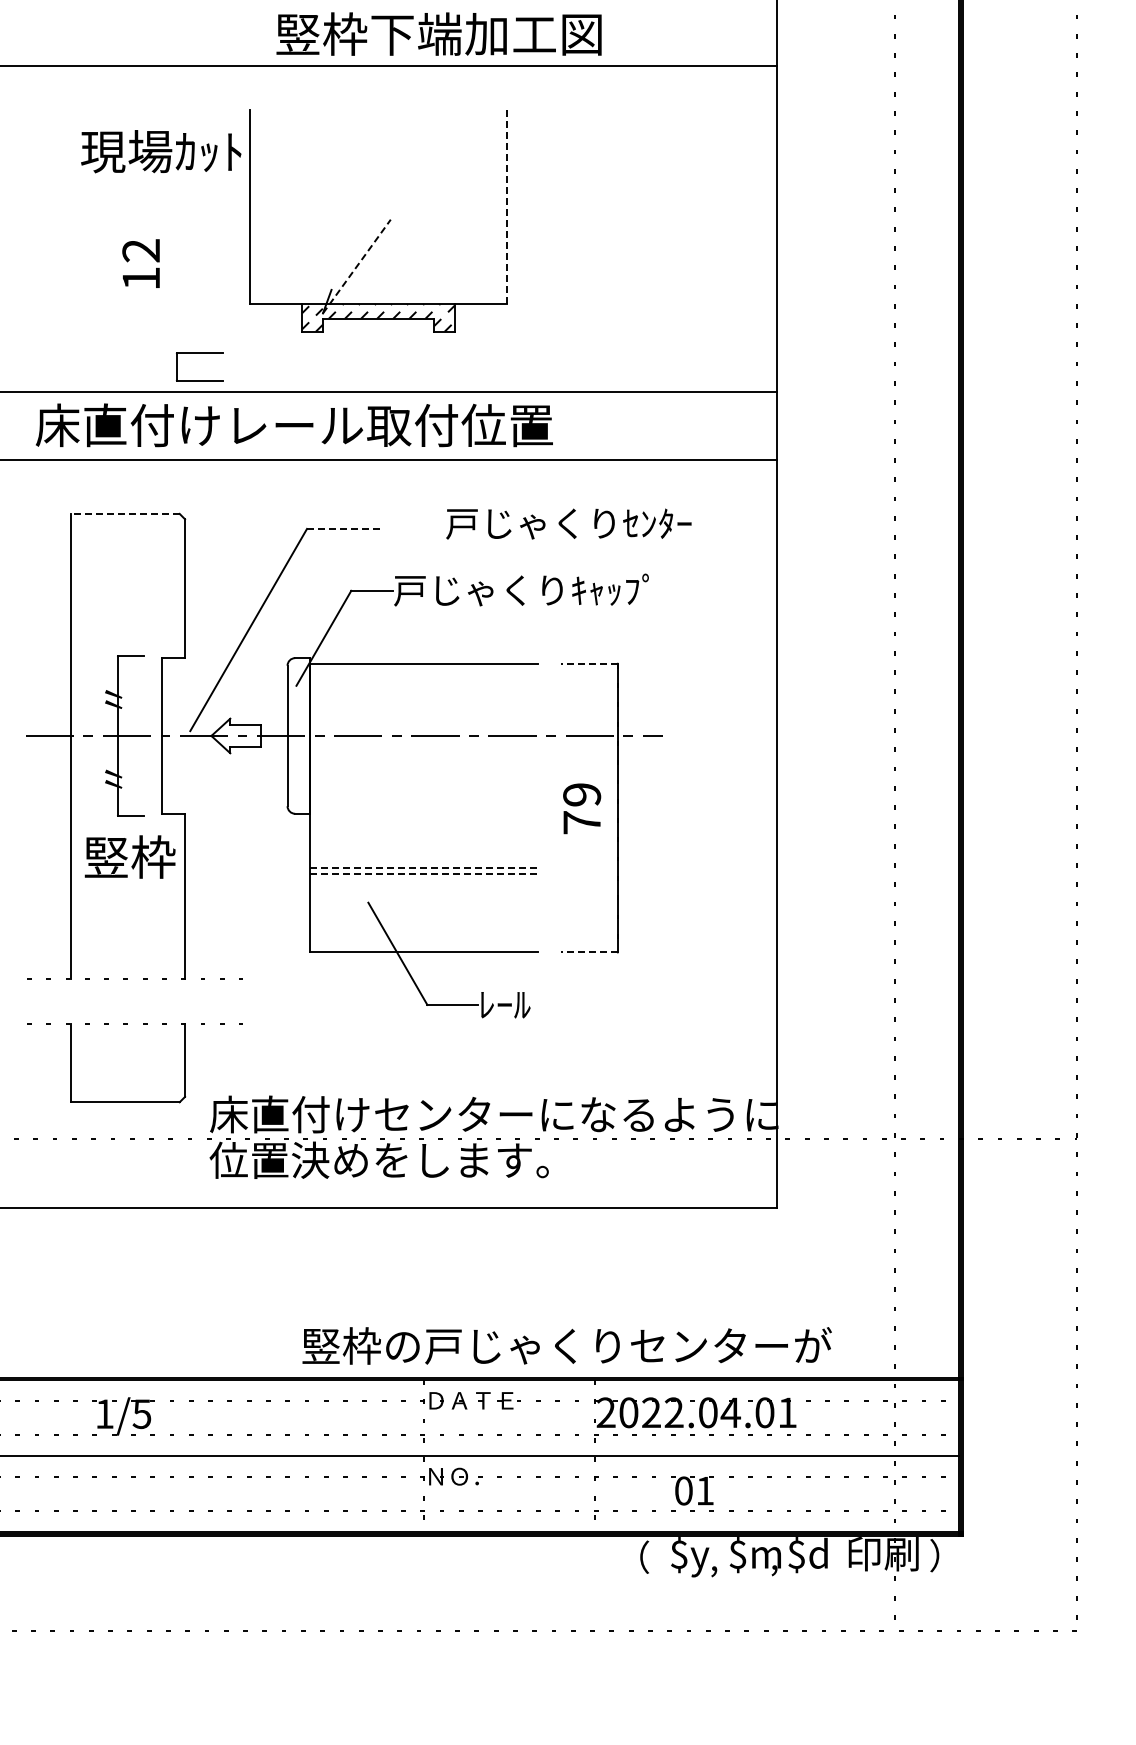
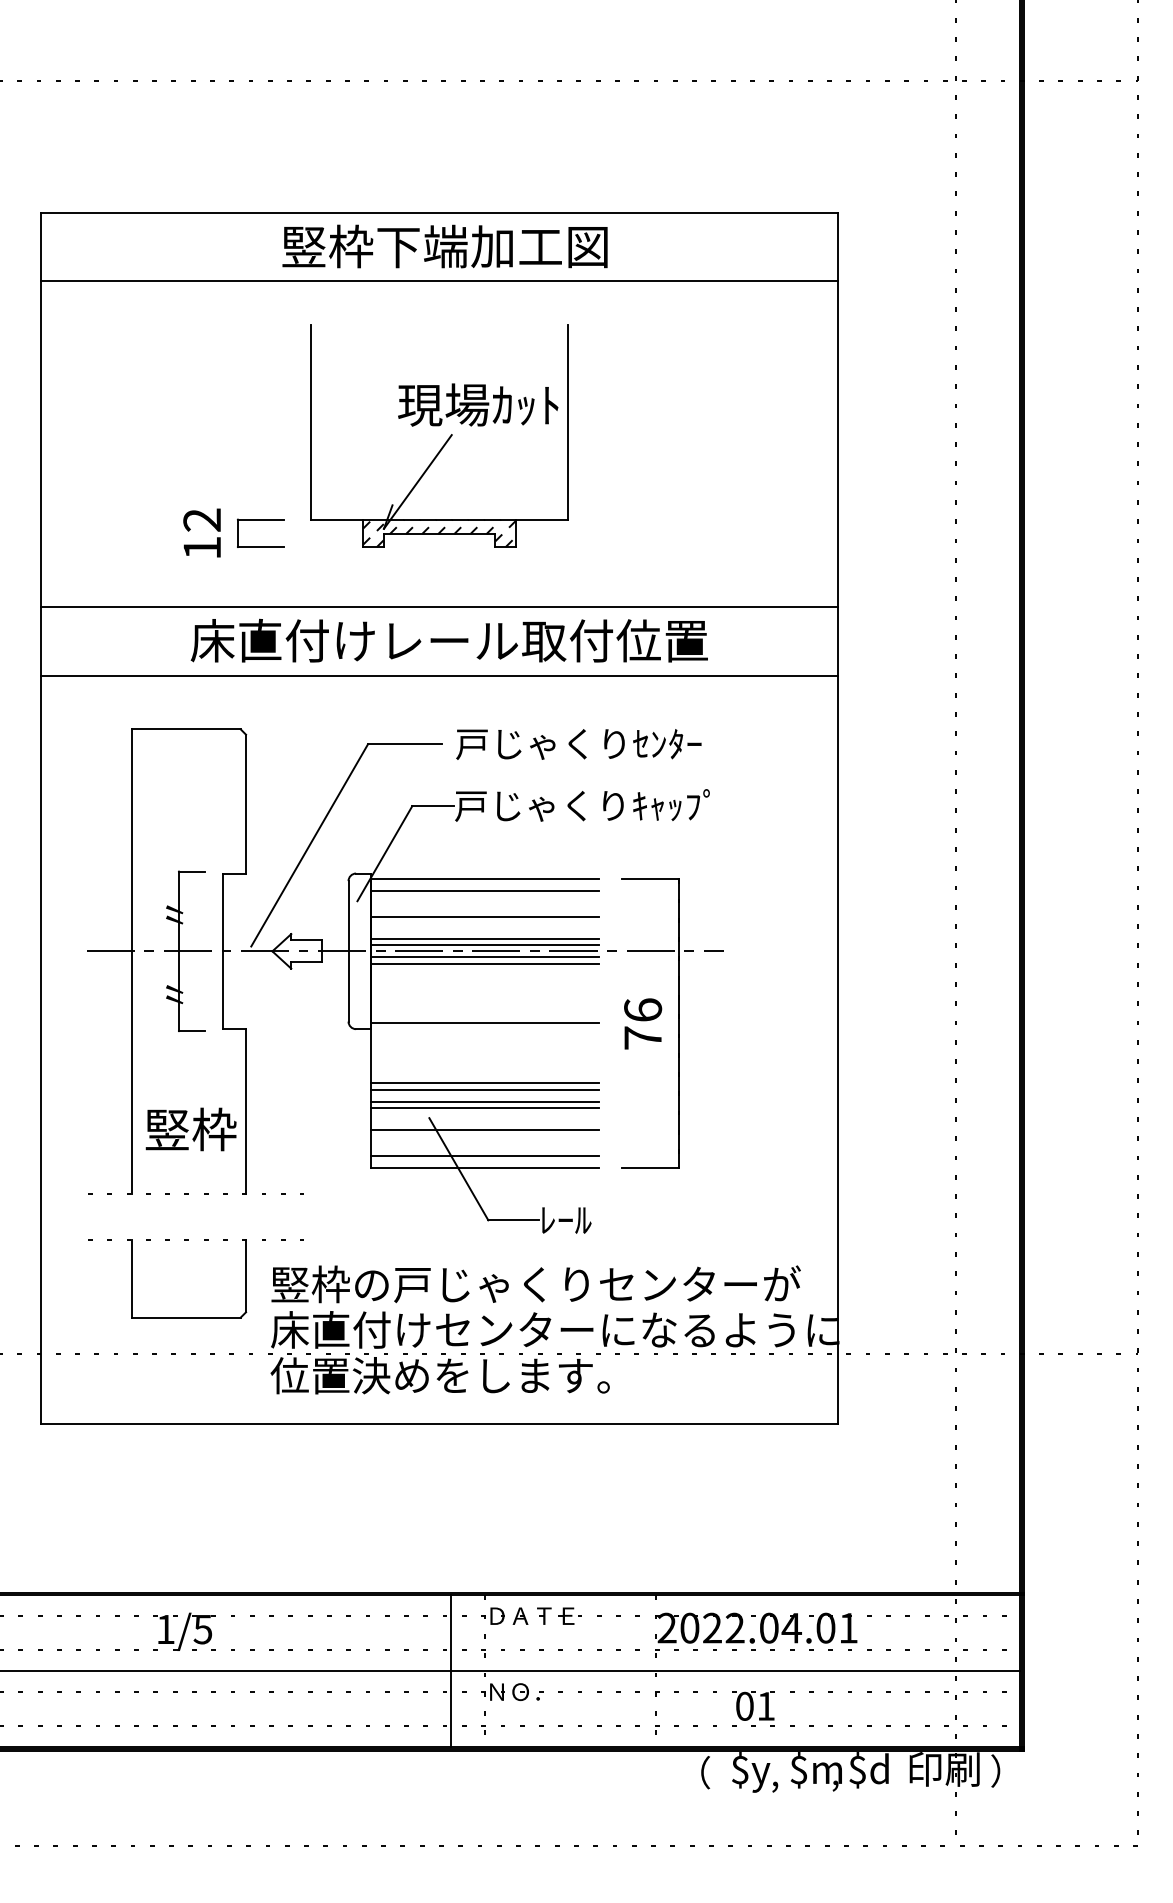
text: (438, 34) -> (444, 246), moved
text: (161, 151) -> (478, 404), moved
line: (507, 207) -> (568, 422), dashed -> solid
text: (140, 263) -> (201, 532), moved
line: (356, 266) -> (417, 481), dashed -> solid
part: (199, 354) -> (260, 520), moved
text: (293, 425) -> (448, 640), moved
line: (124, 514) -> (185, 729), dashed -> solid
text: (568, 524) -> (578, 744), moved
line: (343, 529) -> (404, 744), dashed -> solid
line: (588, 664) -> (649, 879), dashed -> solid
line: (424, 676) -> (485, 891), added
line: (424, 702) -> (485, 917), added
line: (424, 724) -> (485, 939), added
line: (424, 730) -> (485, 945), added
line: (424, 742) -> (485, 957), added
line: (424, 748) -> (485, 963), added
text: (582, 794) -> (643, 1009), 79 -> 76
line: (424, 808) -> (485, 1023), added
text: (129, 857) -> (190, 1129), moved
line: (424, 868) -> (485, 1083), dashed -> solid
line: (424, 874) -> (485, 1089), dashed -> solid
line: (424, 886) -> (485, 1101), added
line: (424, 892) -> (485, 1107), added
line: (424, 914) -> (485, 1129), added
line: (424, 940) -> (485, 1155), added
line: (588, 952) -> (649, 1167), dashed -> solid
text: (566, 1346) -> (535, 1284), moved
line: (390, 1456) -> (451, 1671), added

